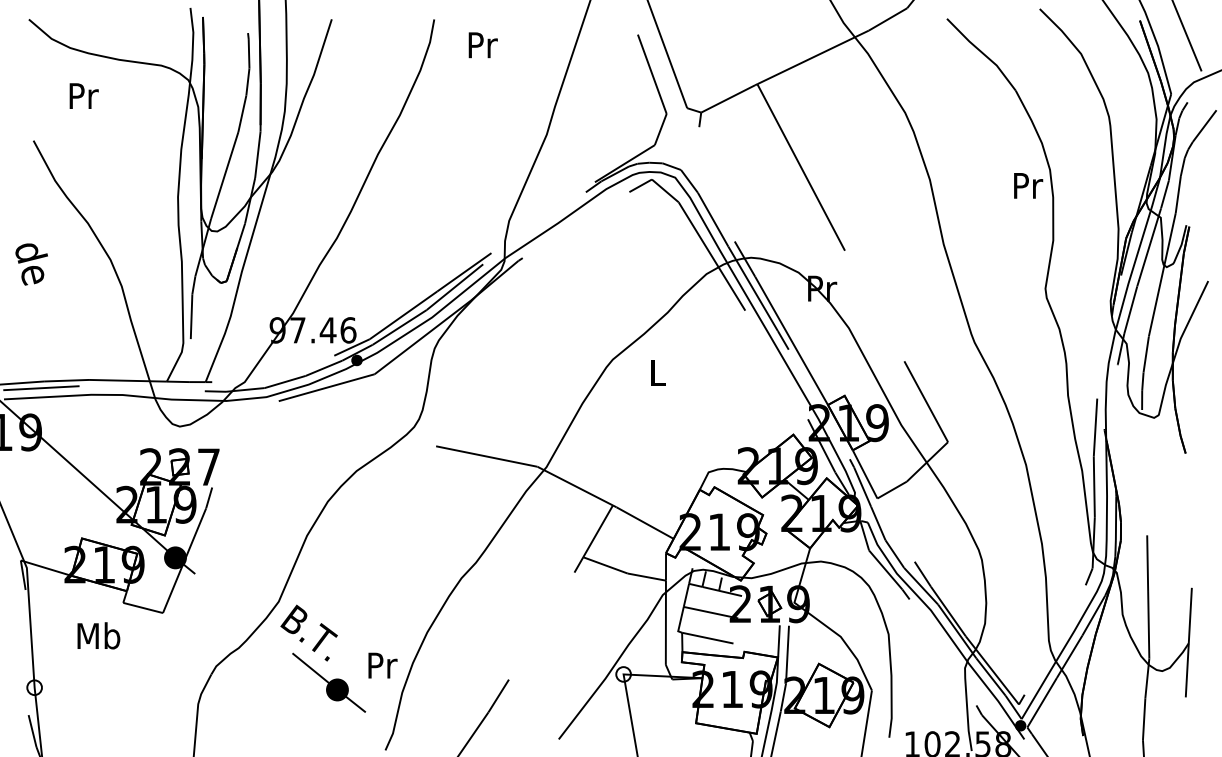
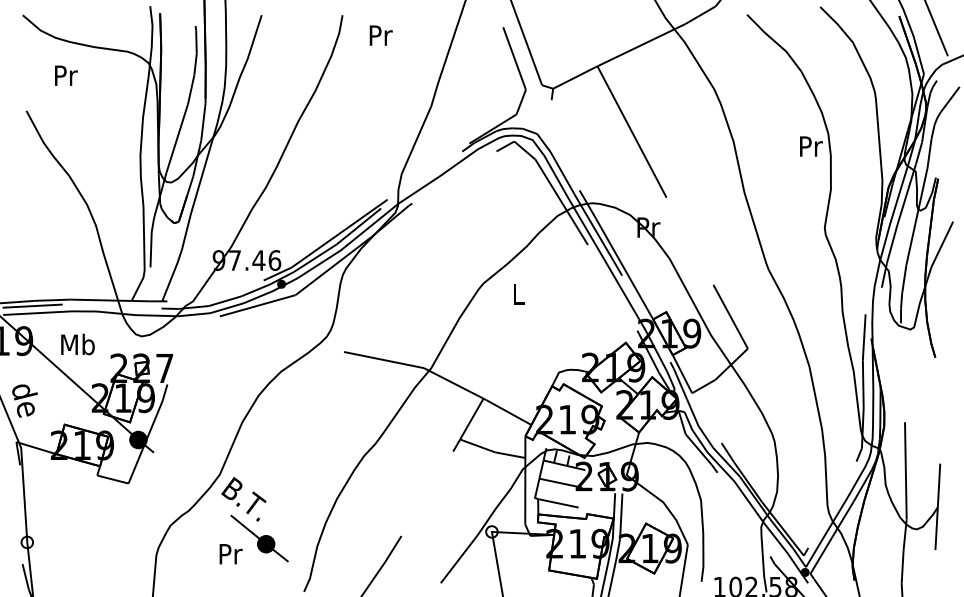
text: (31, 264) -> (24, 401), moved
text: (98, 635) -> (77, 344), moved
text: (382, 665) -> (230, 554), moved

